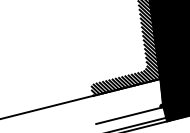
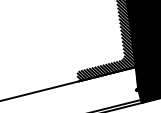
line: (129, 114) -> (109, 97), removed

